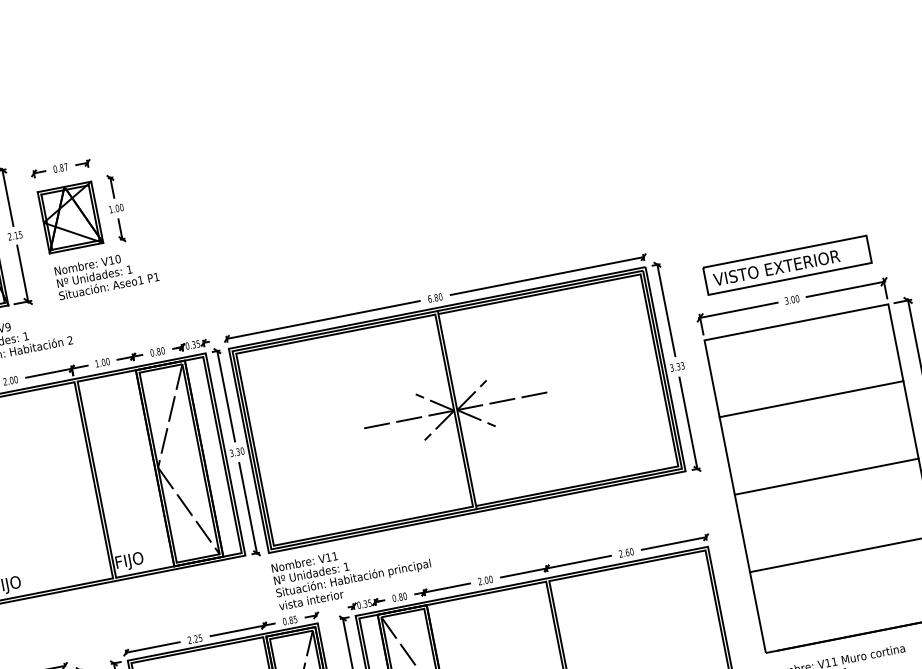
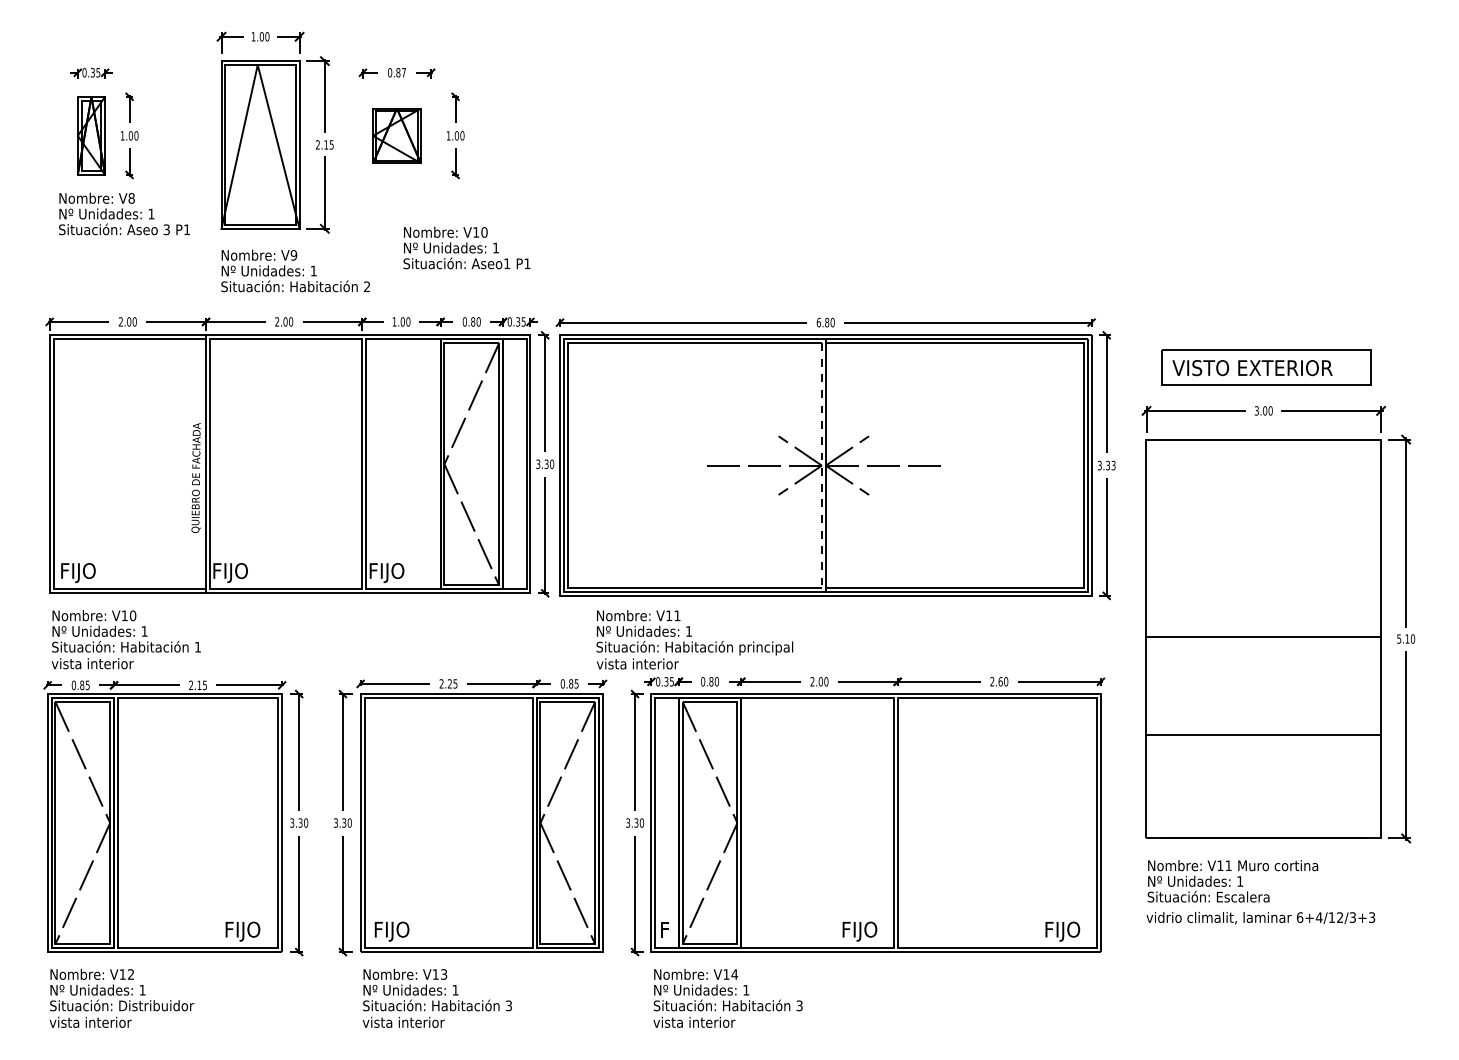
part: (70, 217) -> (396, 135), size x0.7
text: (106, 273) -> (466, 247), moved
line: (811, 399) -> (1263, 537), removed
line: (454, 411) -> (821, 466), solid -> dashed
text: (352, 572) -> (694, 639), moved

